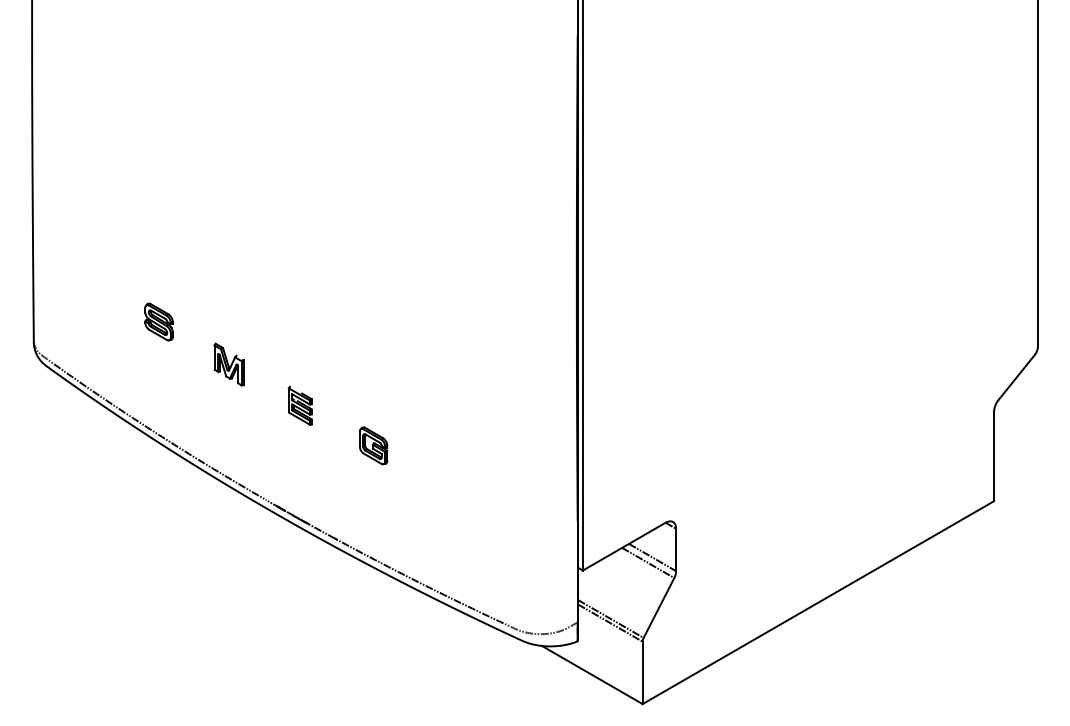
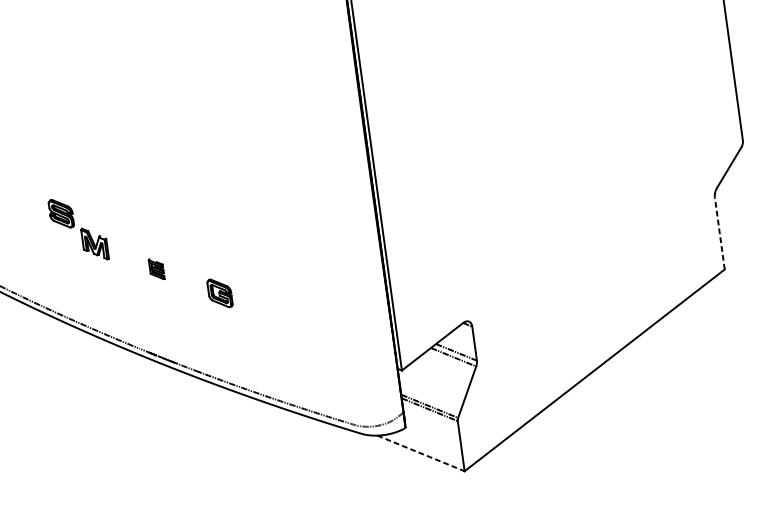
part: (158, 321) -> (60, 213), moved
part: (299, 405) -> (156, 269), size x0.7
line: (994, 456) -> (720, 233), solid -> dashed
line: (592, 675) -> (421, 453), solid -> dashed

